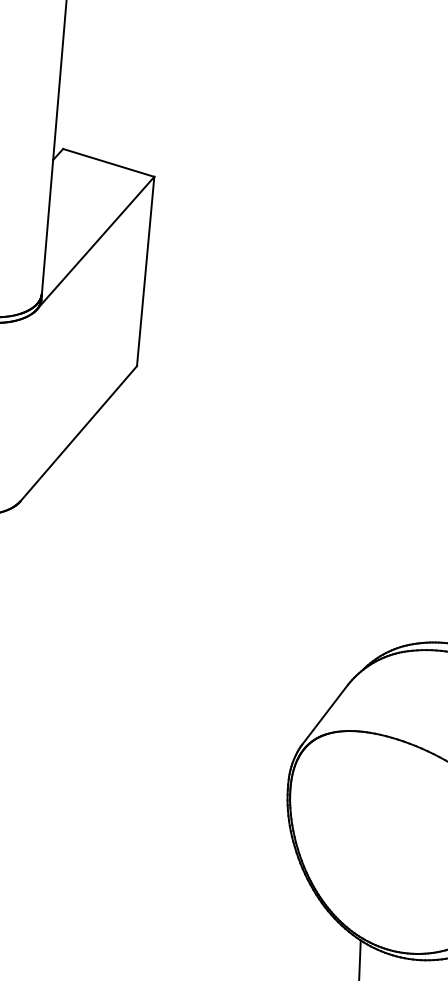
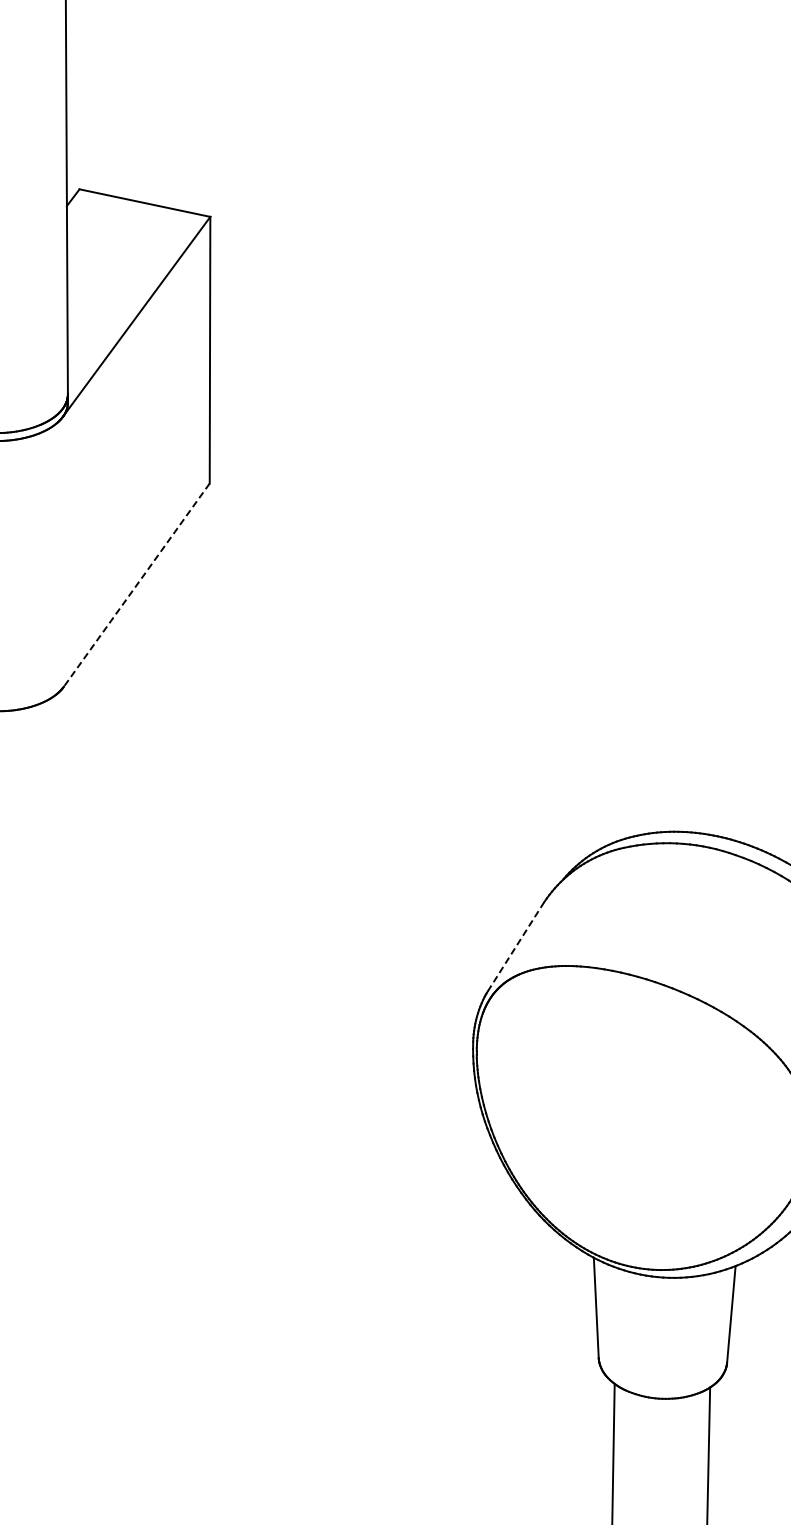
line: (78, 433) -> (136, 585), solid -> dashed
line: (324, 714) -> (515, 946), solid -> dashed

